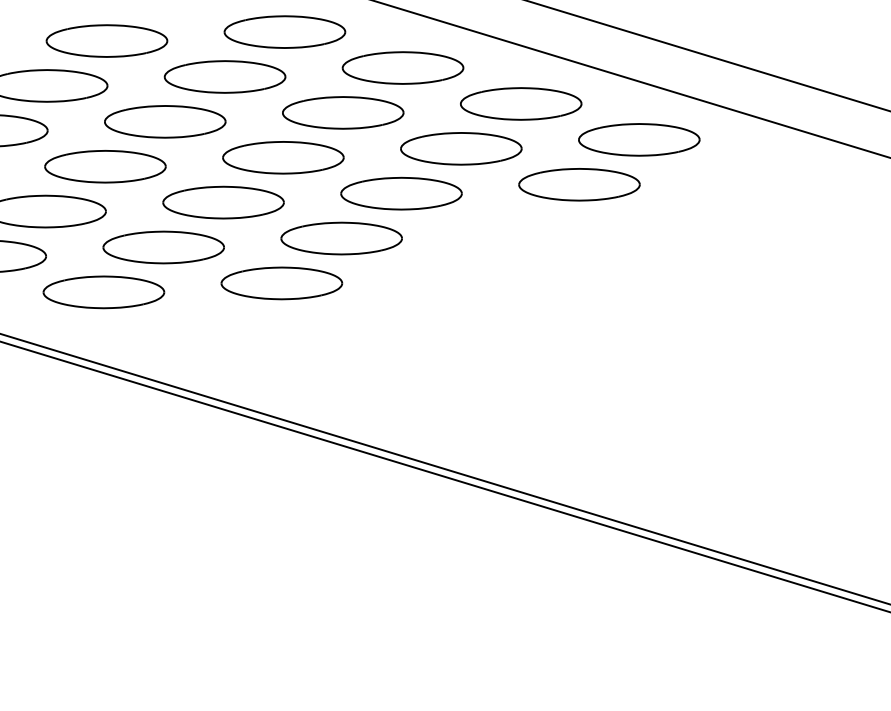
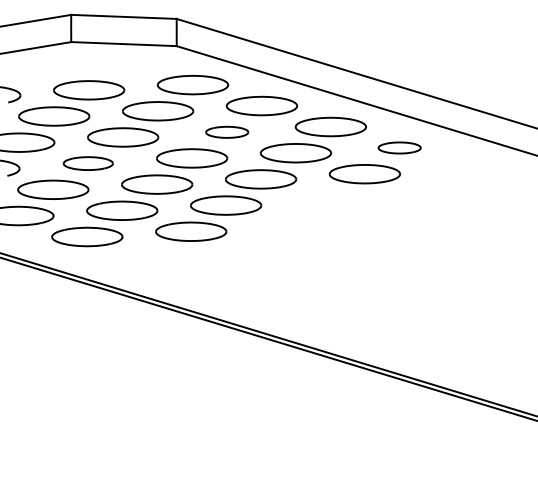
part: (344, 113) -> (227, 132), size x0.6
part: (638, 139) -> (399, 147), size x0.6
part: (105, 166) -> (88, 163), size x0.7

